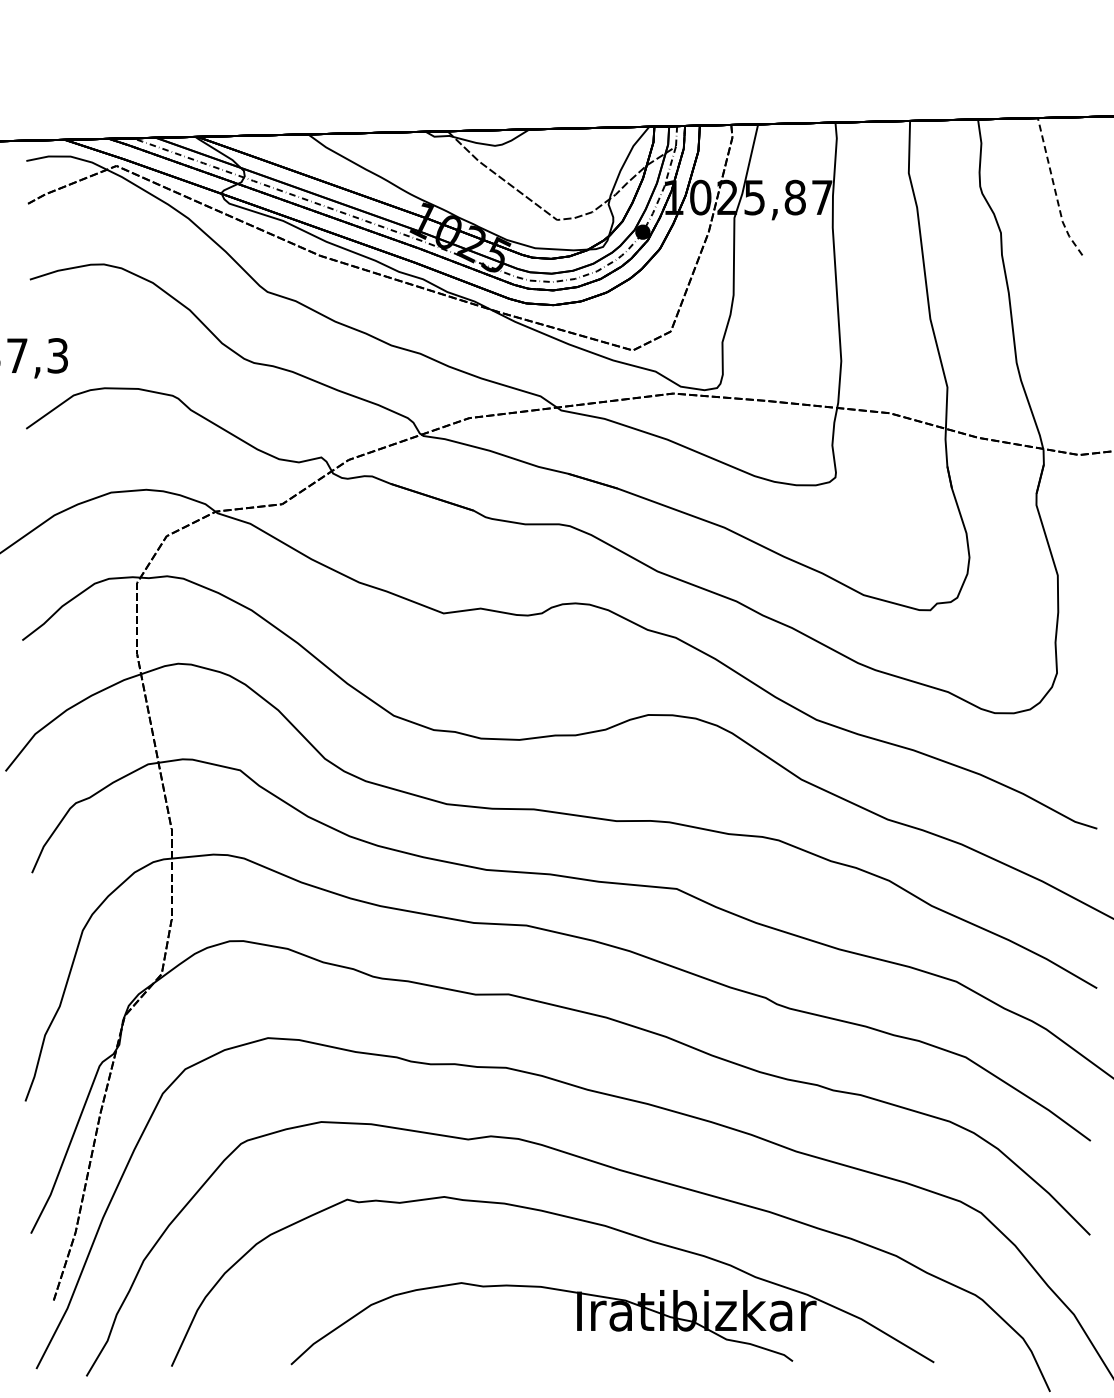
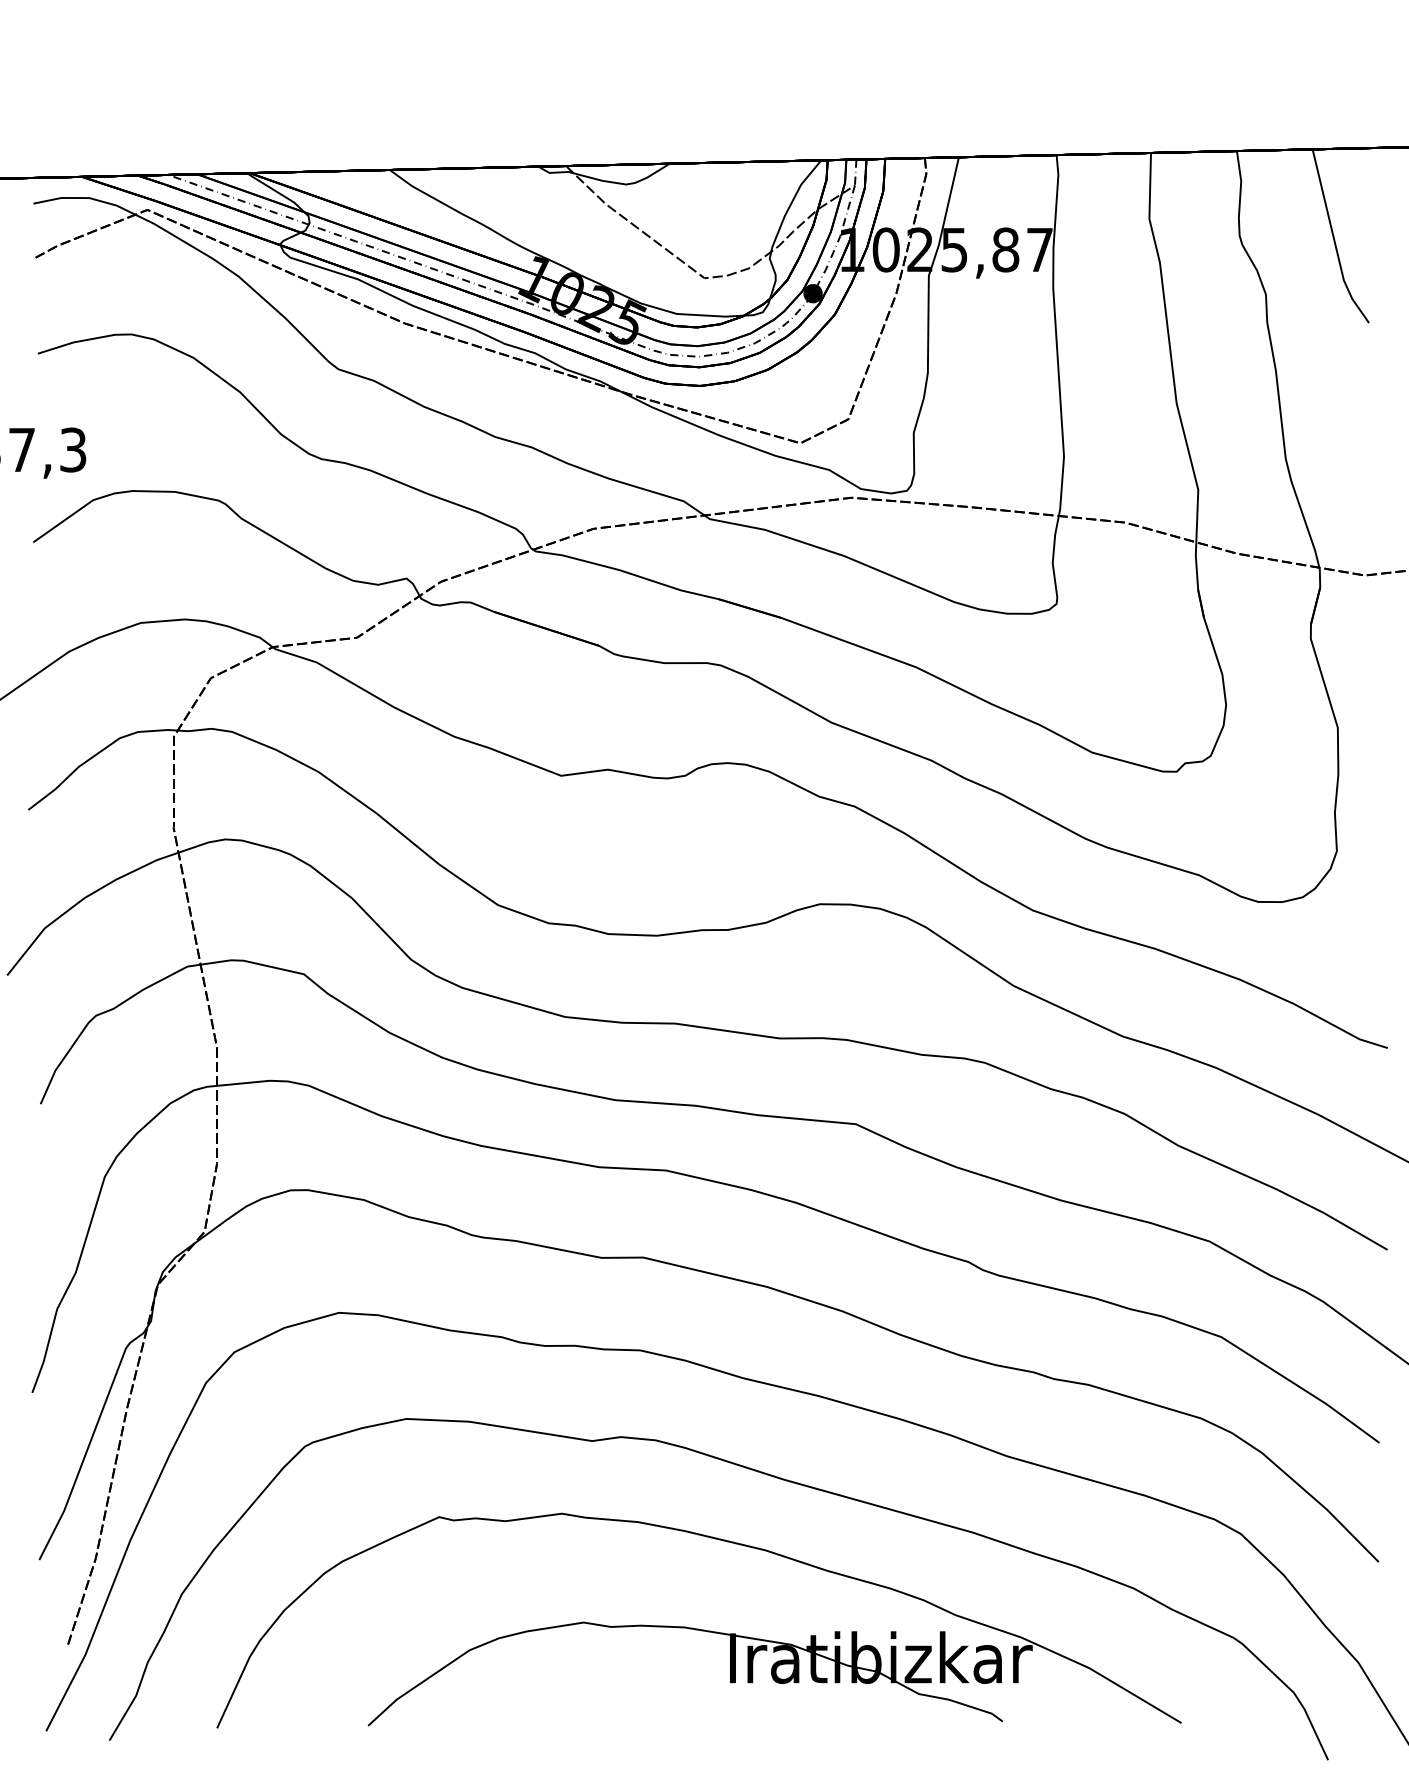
line: (1055, 190) -> (1334, 240), dashed -> solid

